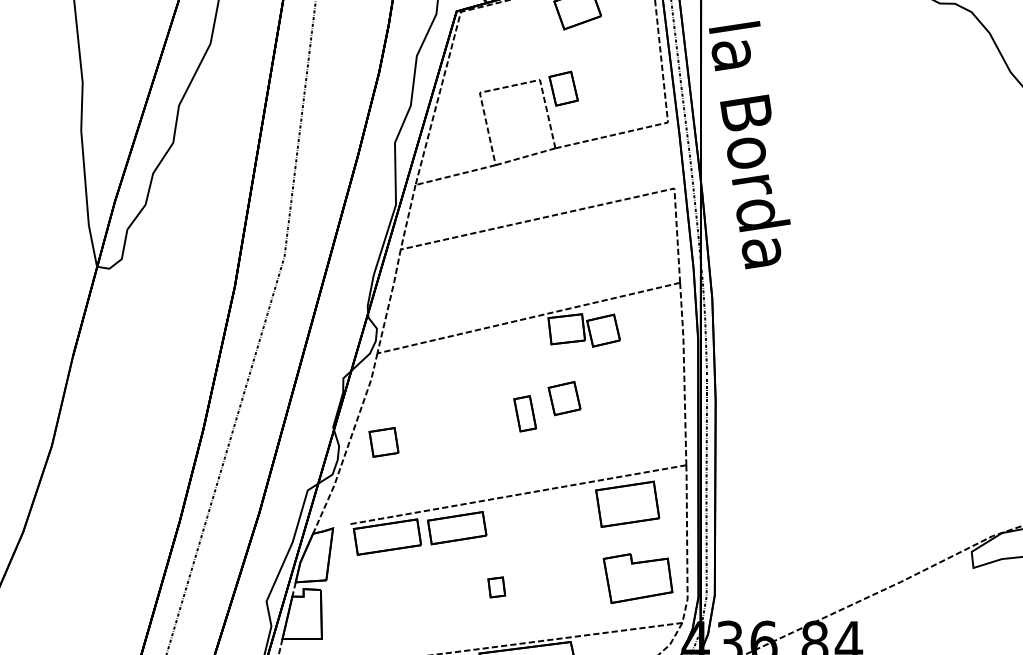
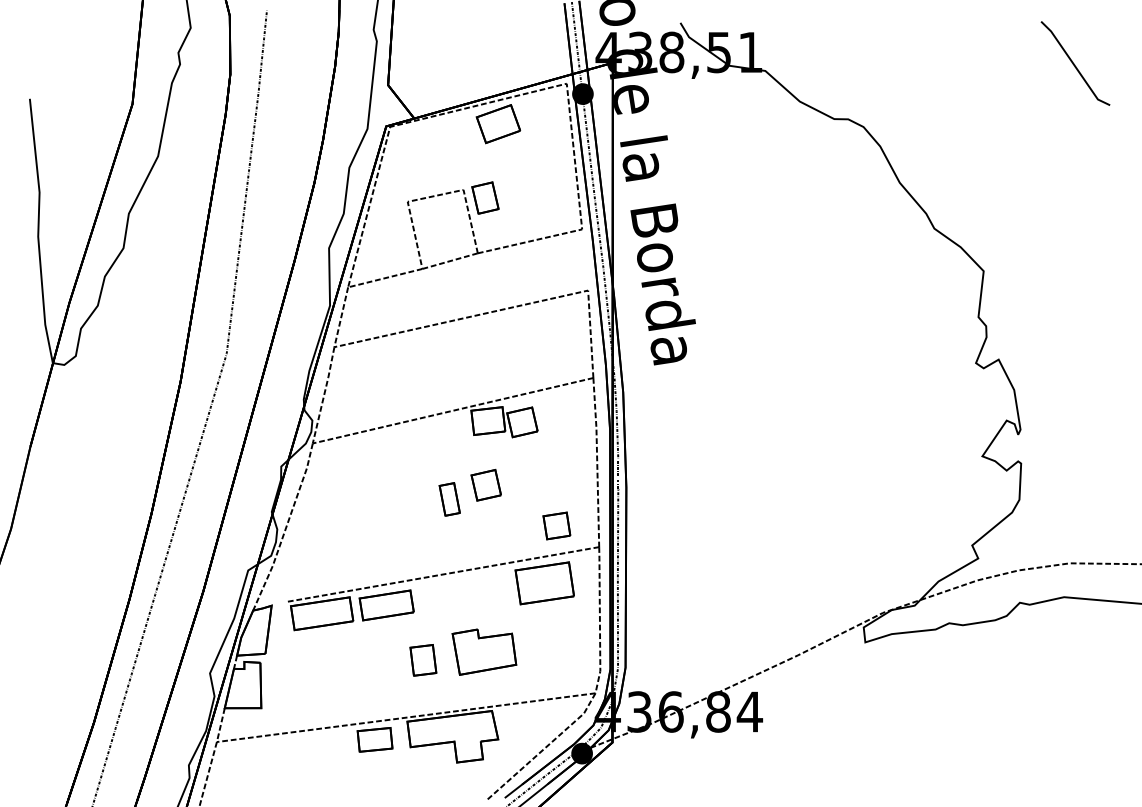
part: (383, 441) -> (556, 525), moved
part: (638, 577) -> (484, 651), moved
part: (496, 587) -> (423, 660), size x1.67

